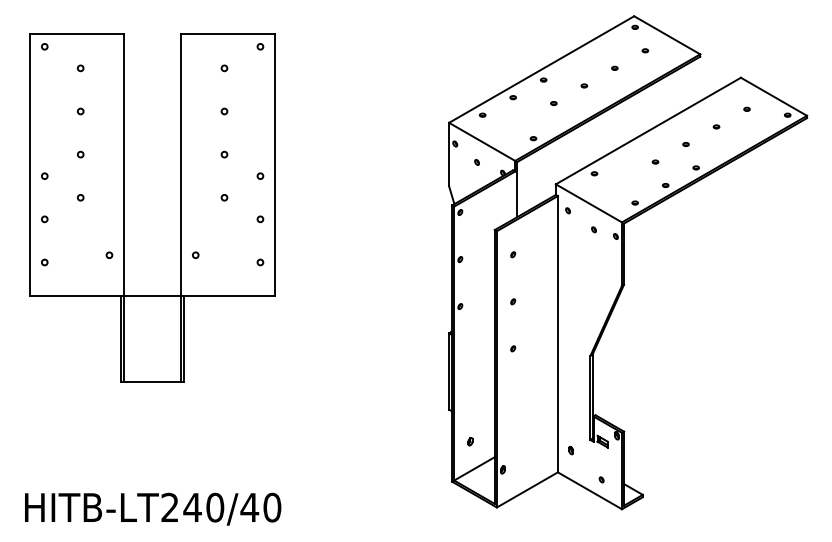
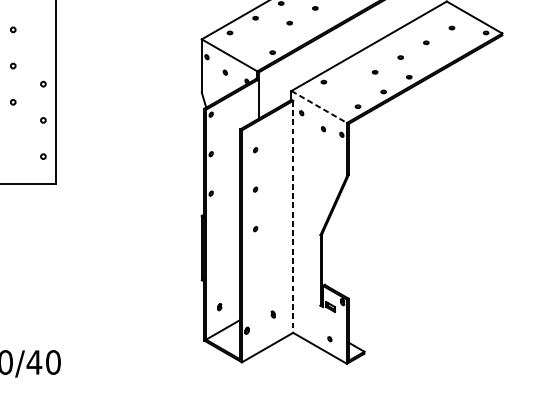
line: (589, 203) -> (319, 107), solid -> dashed
line: (557, 334) -> (292, 217), solid -> dashed
part: (570, 450) -> (272, 314), moved

